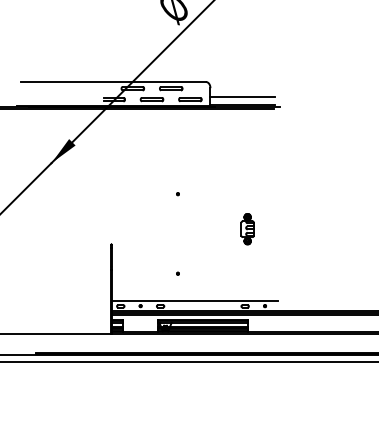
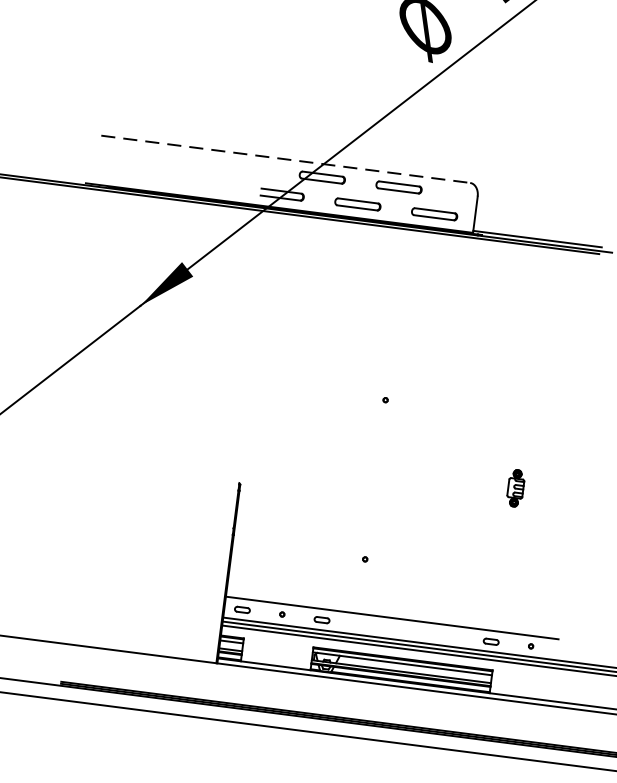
line: (114, 81) -> (287, 158), solid -> dashed
line: (242, 97) -> (539, 223), removed
part: (247, 229) -> (515, 488), size x0.6

